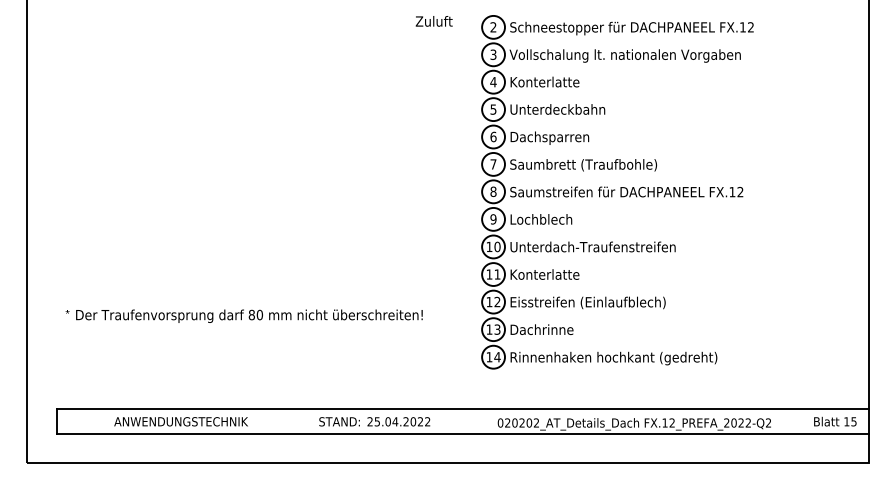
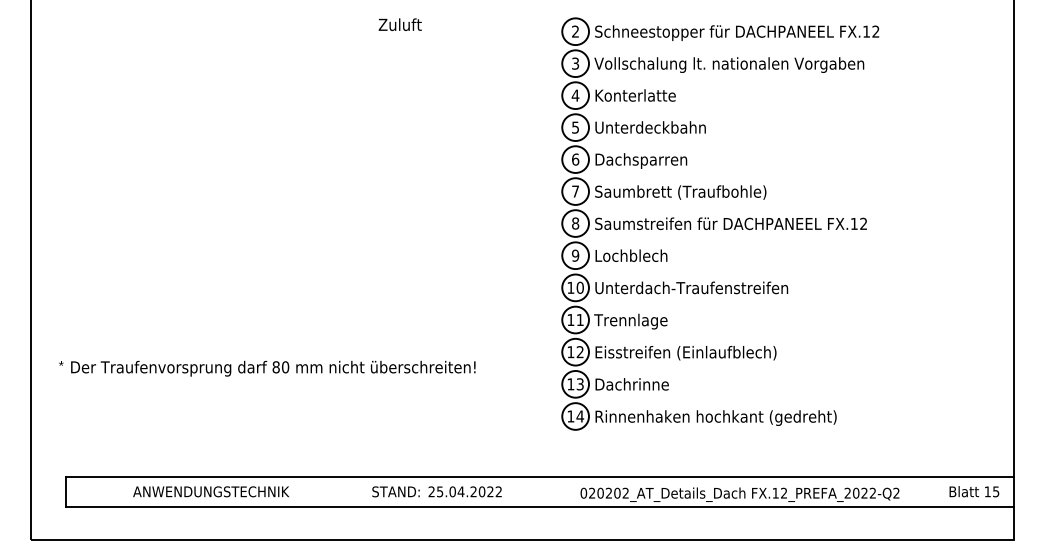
text: (433, 21) -> (399, 24), moved
text: (544, 275) -> (635, 321), Konterlatte -> Trennlage
text: (243, 315) -> (266, 367), moved

